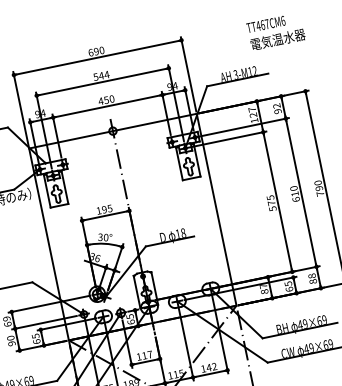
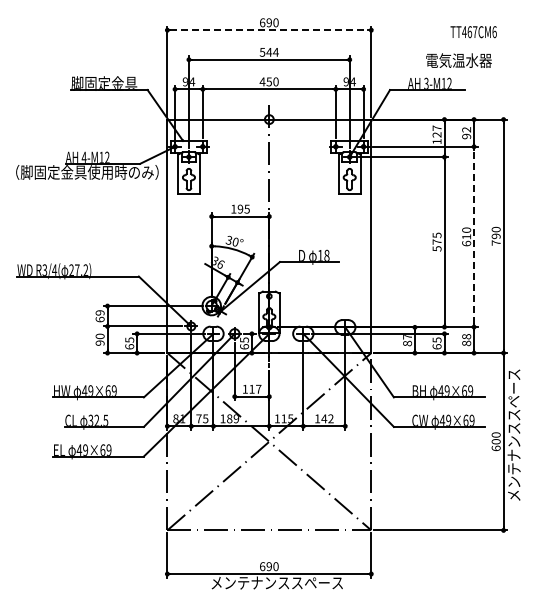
text: (277, 39) -> (458, 60), moved
line: (97, 57) -> (269, 30), solid -> dashed
line: (301, 192) -> (474, 236), solid -> dashed

